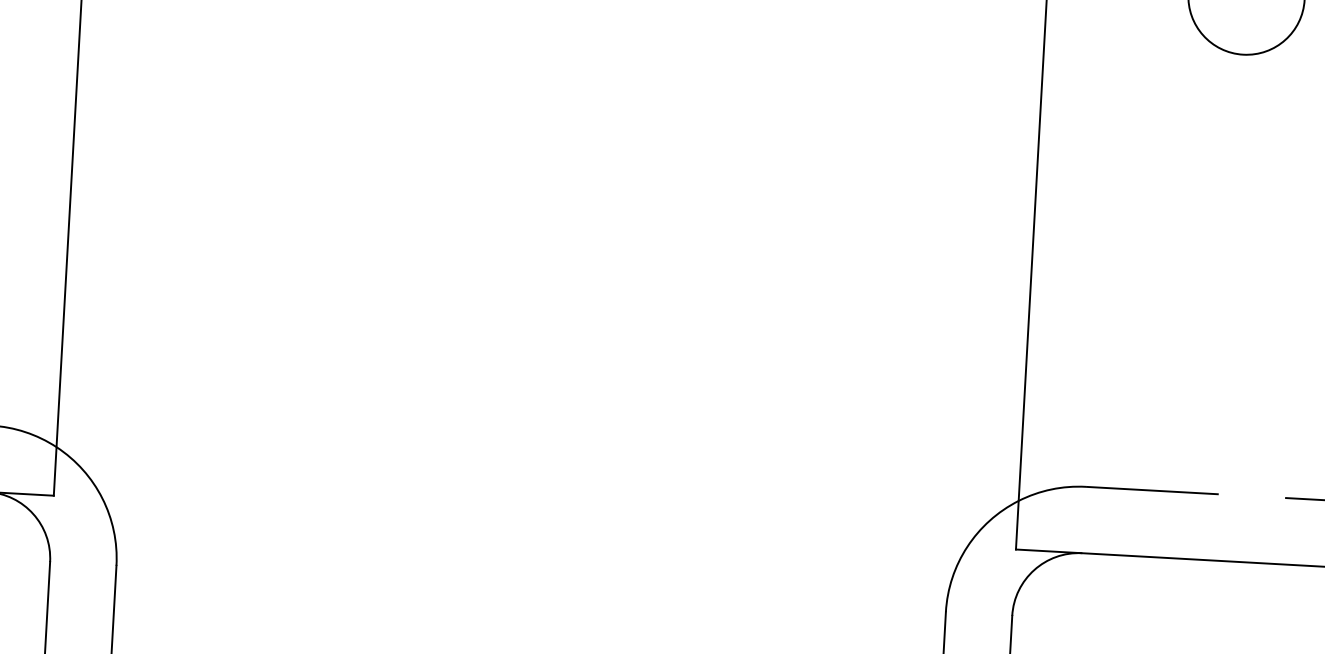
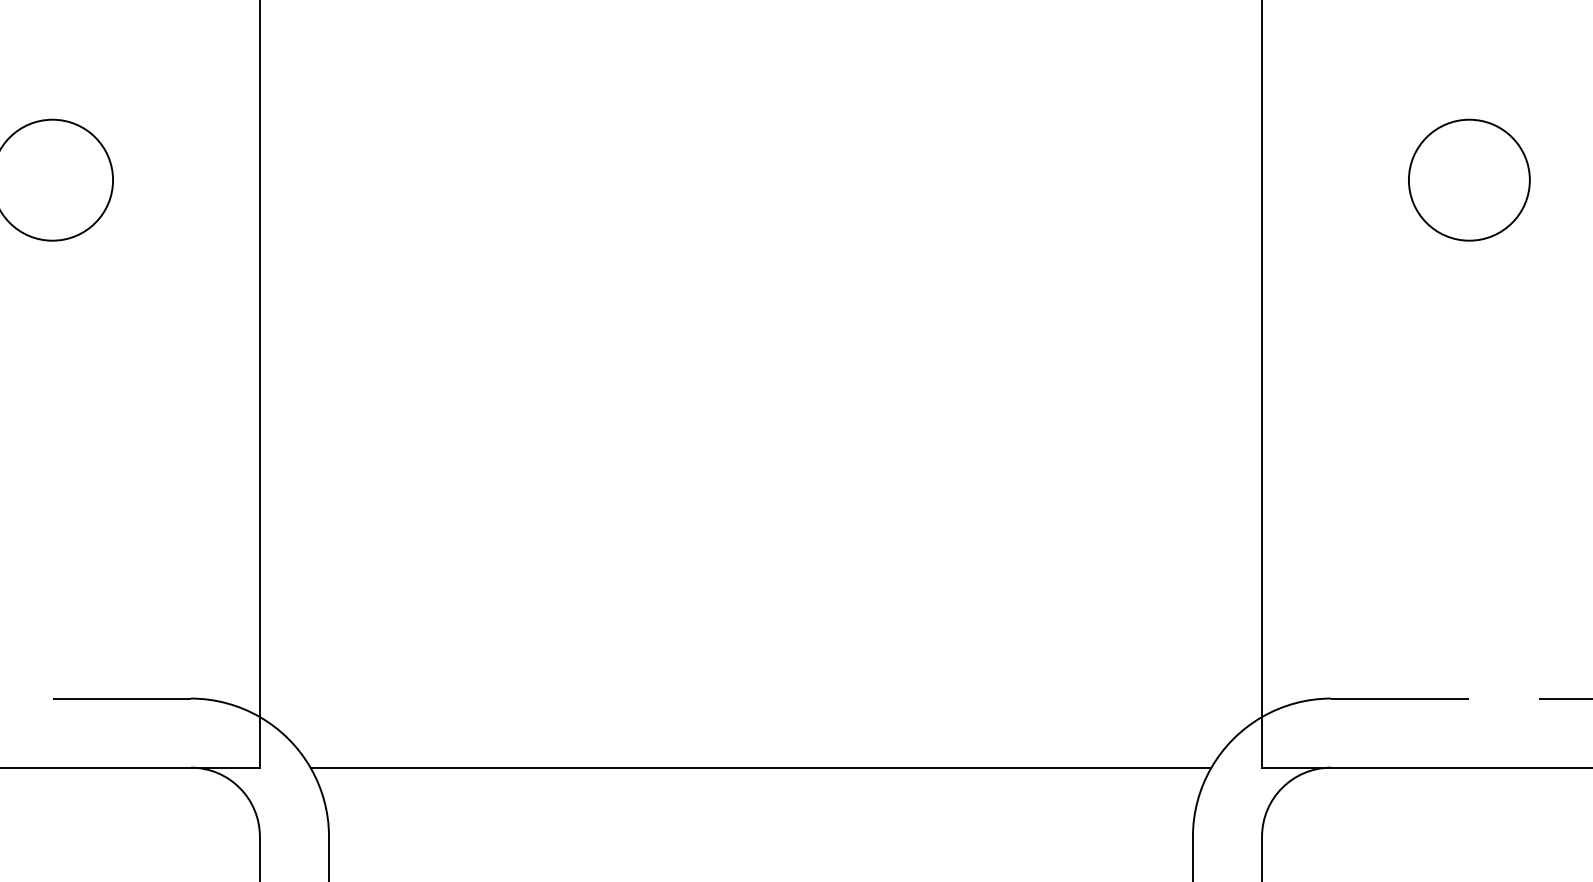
line: (534, 522) -> (760, 767), added

